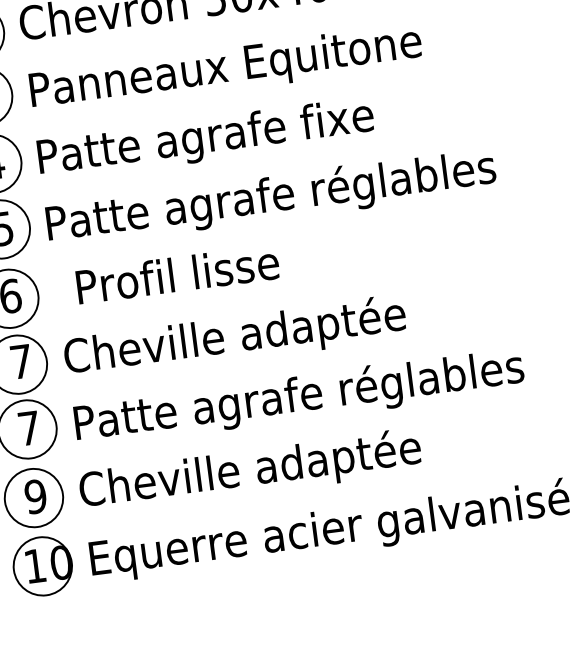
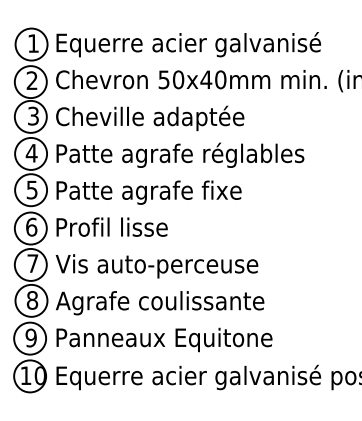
text: (225, 68) -> (164, 118), Panneaux Equitone -> Cheville adaptée
text: (392, 112) -> (252, 154), Patte agrafe fixe -> Patte agrafe réglables
text: (401, 179) -> (252, 191), Patte agrafe réglables -> Patte agrafe fixe
text: (176, 273) -> (111, 226), moved
text: (245, 336) -> (156, 265), Cheville adaptée -> Vis auto-perceuse
text: (297, 397) -> (180, 302), Patte agrafe réglables -> Agrafe coulissante
text: (29, 428) -> (32, 300), 7 -> 8
text: (275, 468) -> (163, 339), Cheville adaptée -> Panneaux Equitone

